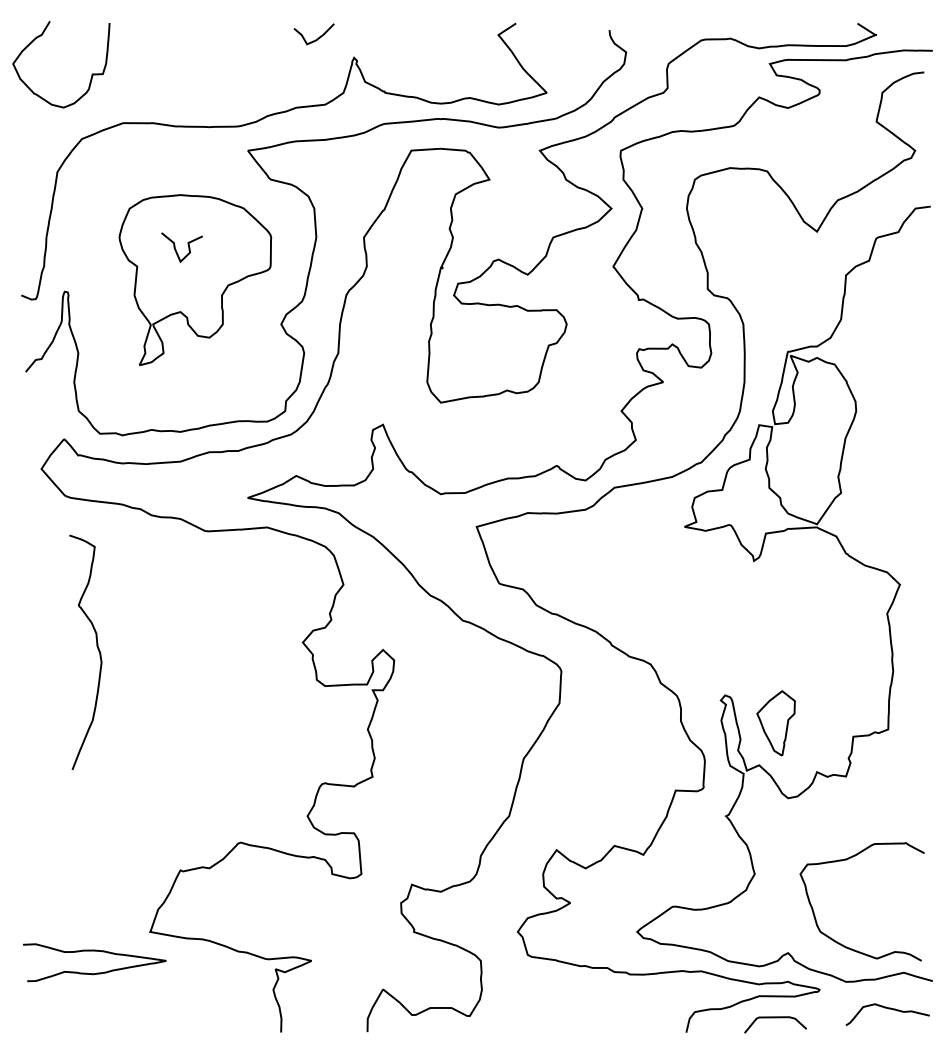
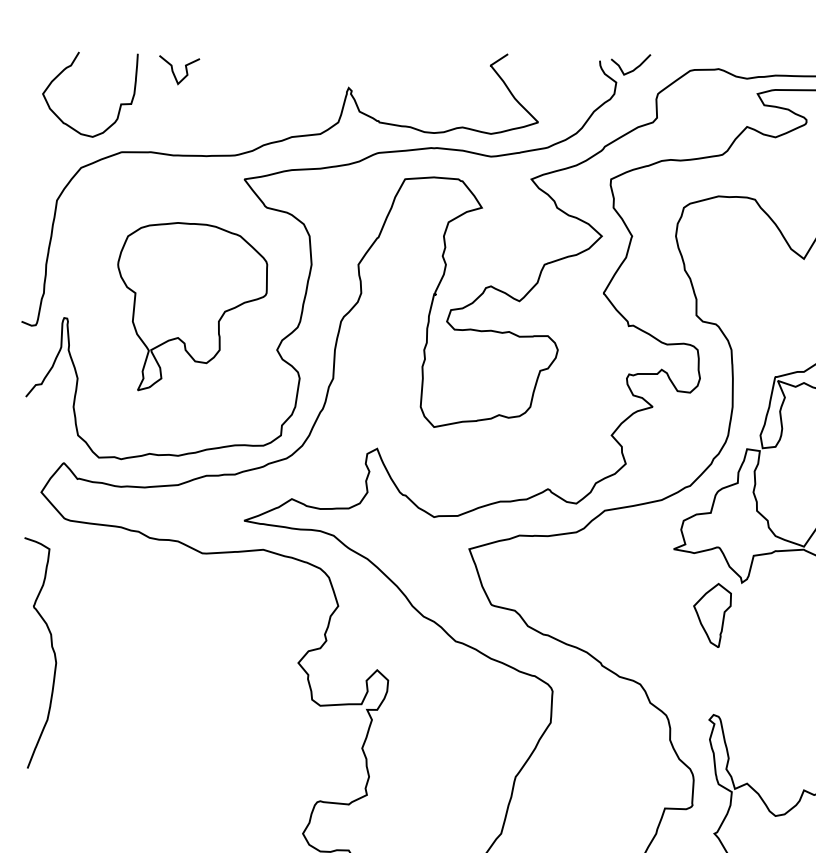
curve: (315, 39) -> (632, 69), moved
curve: (91, 74) -> (120, 104), moved
curve: (176, 249) -> (174, 71), moved
curve: (96, 646) -> (51, 647), moved
part: (775, 723) -> (711, 615), moved

